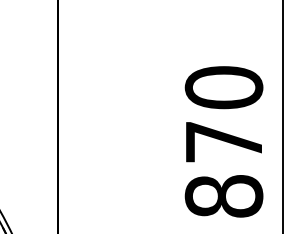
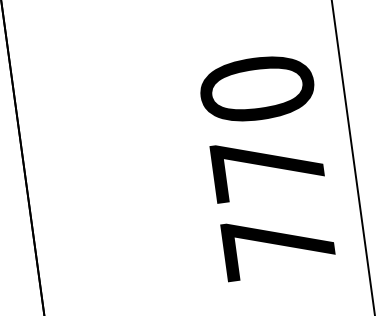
text: (223, 196) -> (277, 246), 870 -> 770

